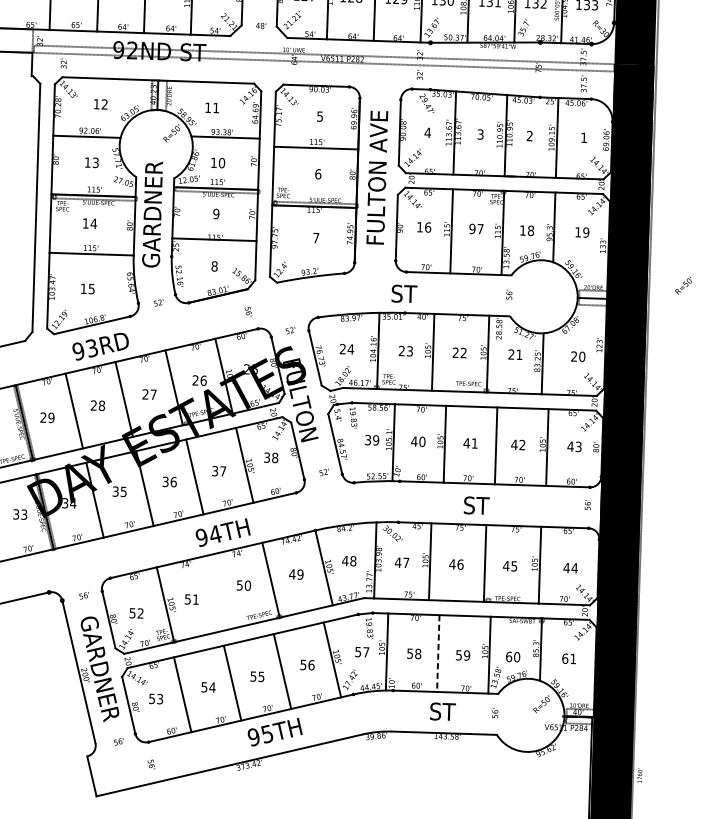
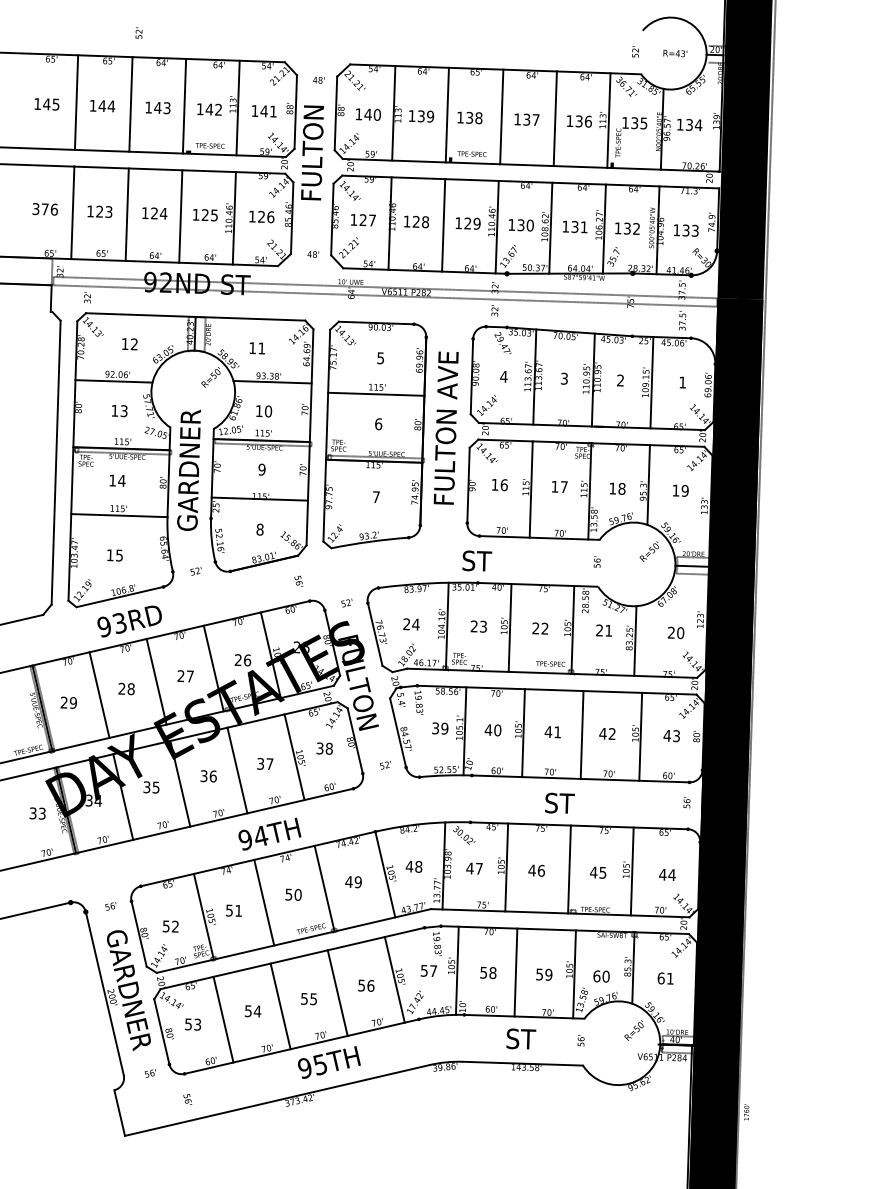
text: (471, 228) -> (554, 486), 97 -> 17
text: (682, 285) -> (648, 551), moved
line: (218, 592) -> (264, 902), added
line: (437, 653) -> (515, 972), dashed -> solid

